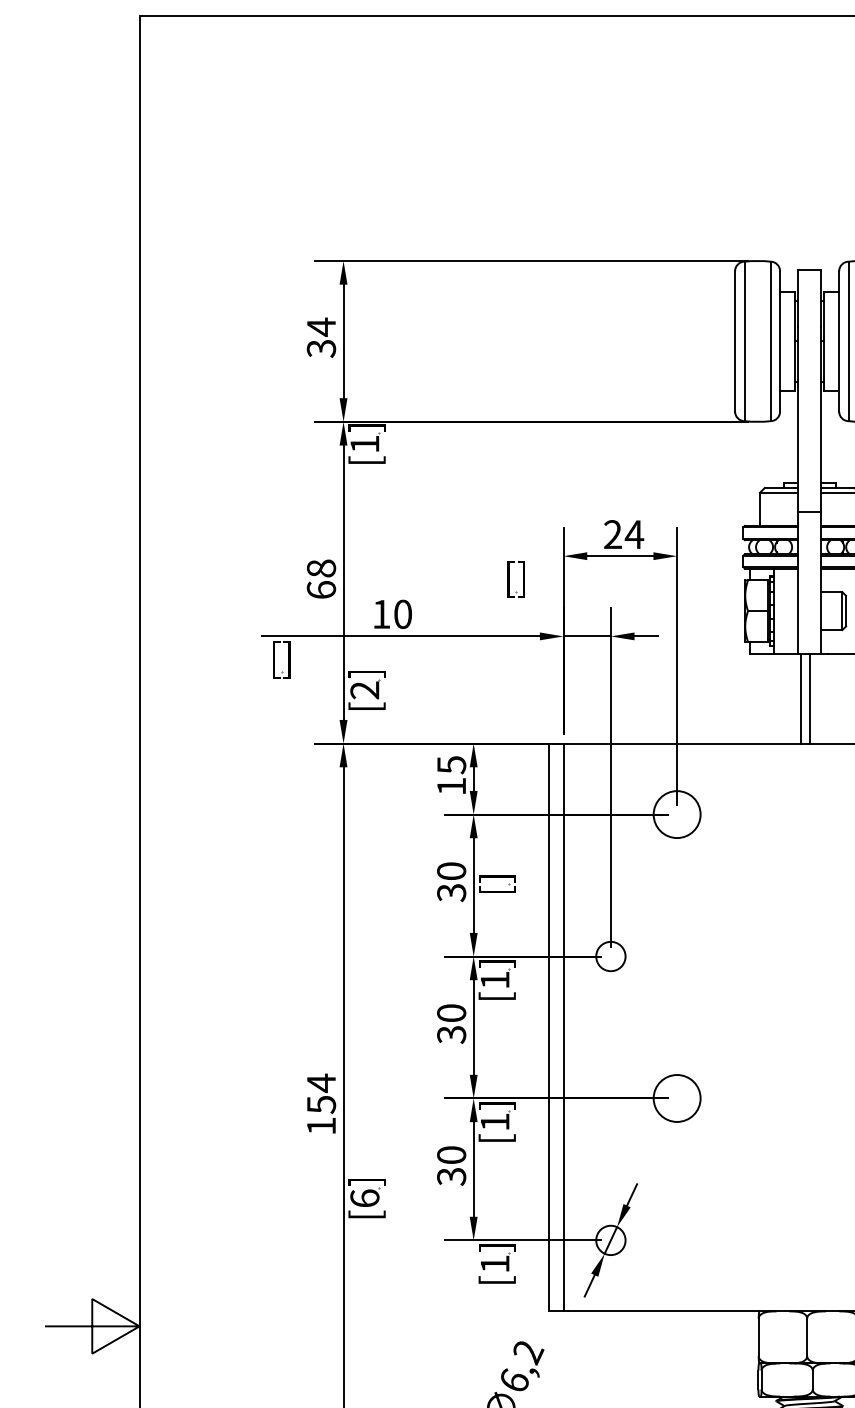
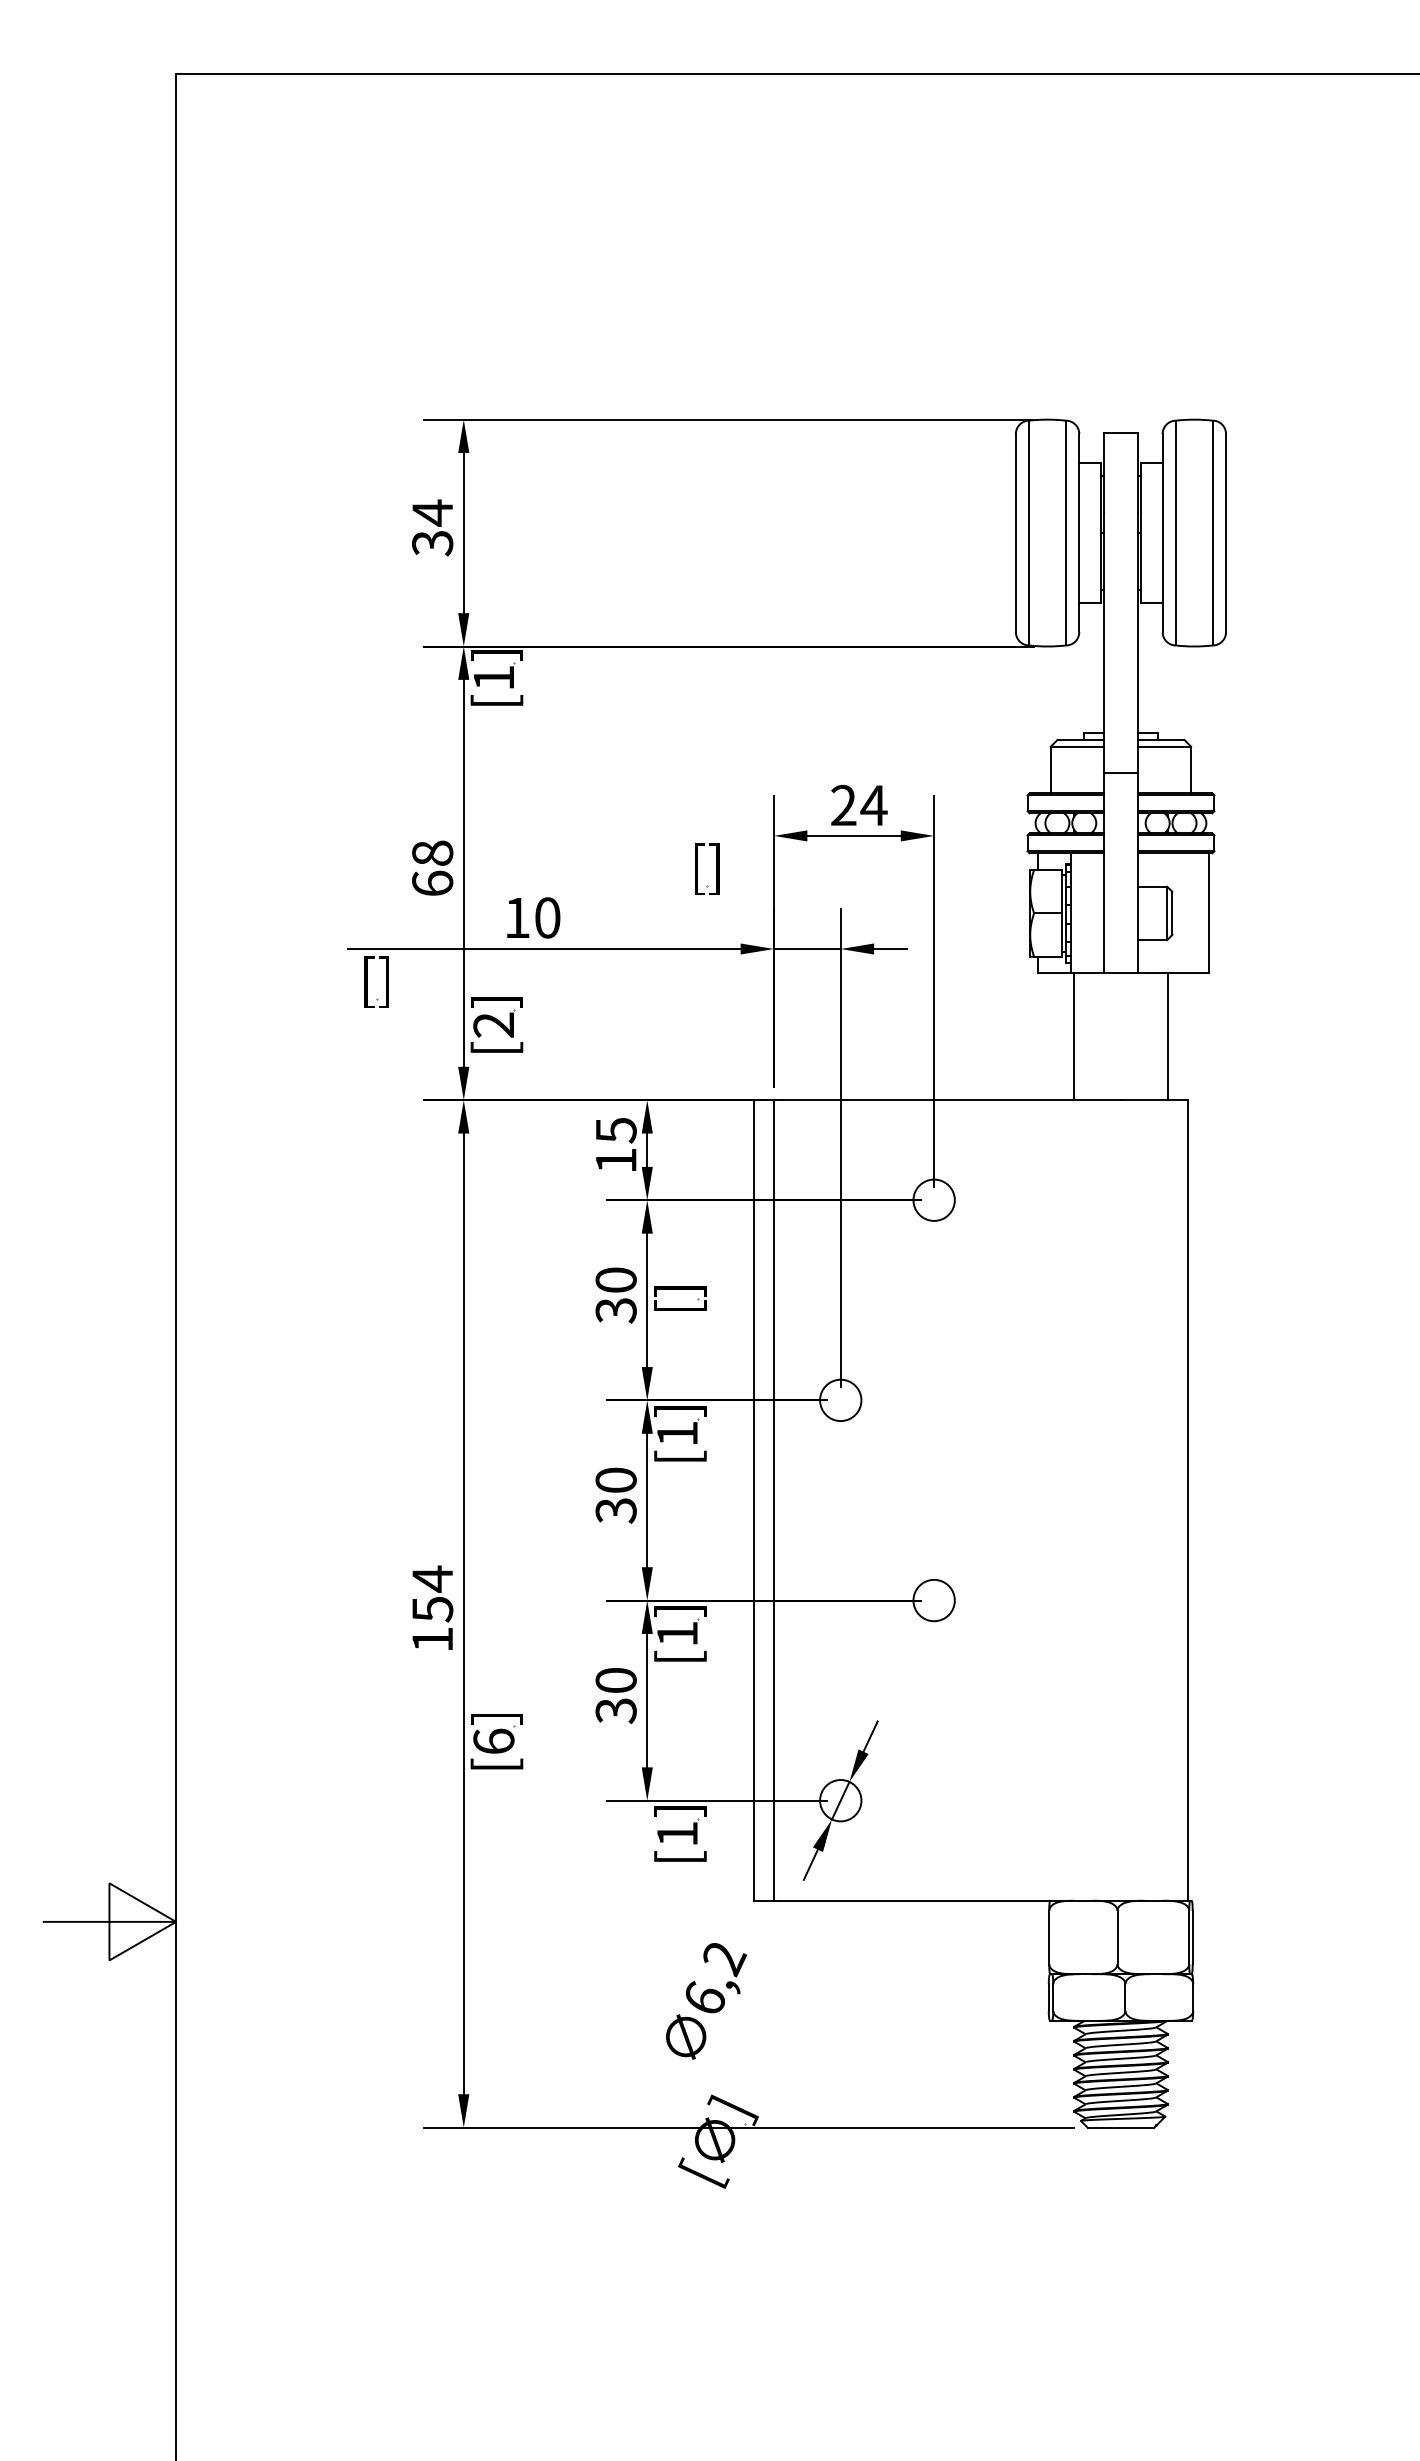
line: (800, 698) -> (1167, 1036), moved
line: (810, 698) -> (1074, 1036), moved
circle: (676, 814) -> (933, 1199), size x0.62
circle: (676, 1098) -> (933, 1600), size x0.62

